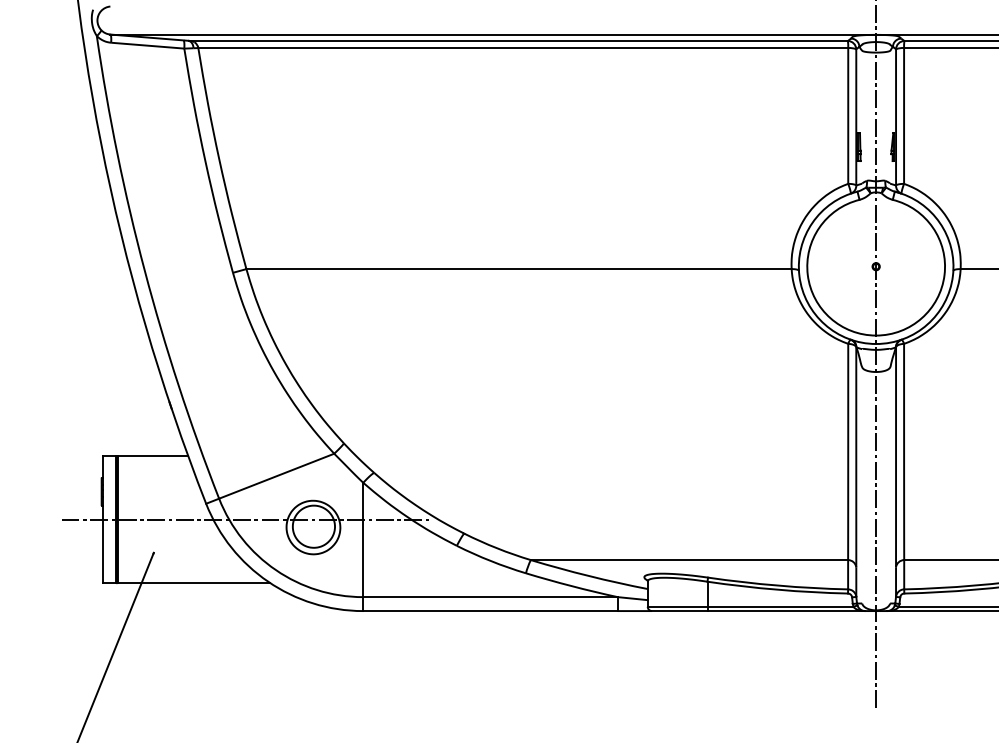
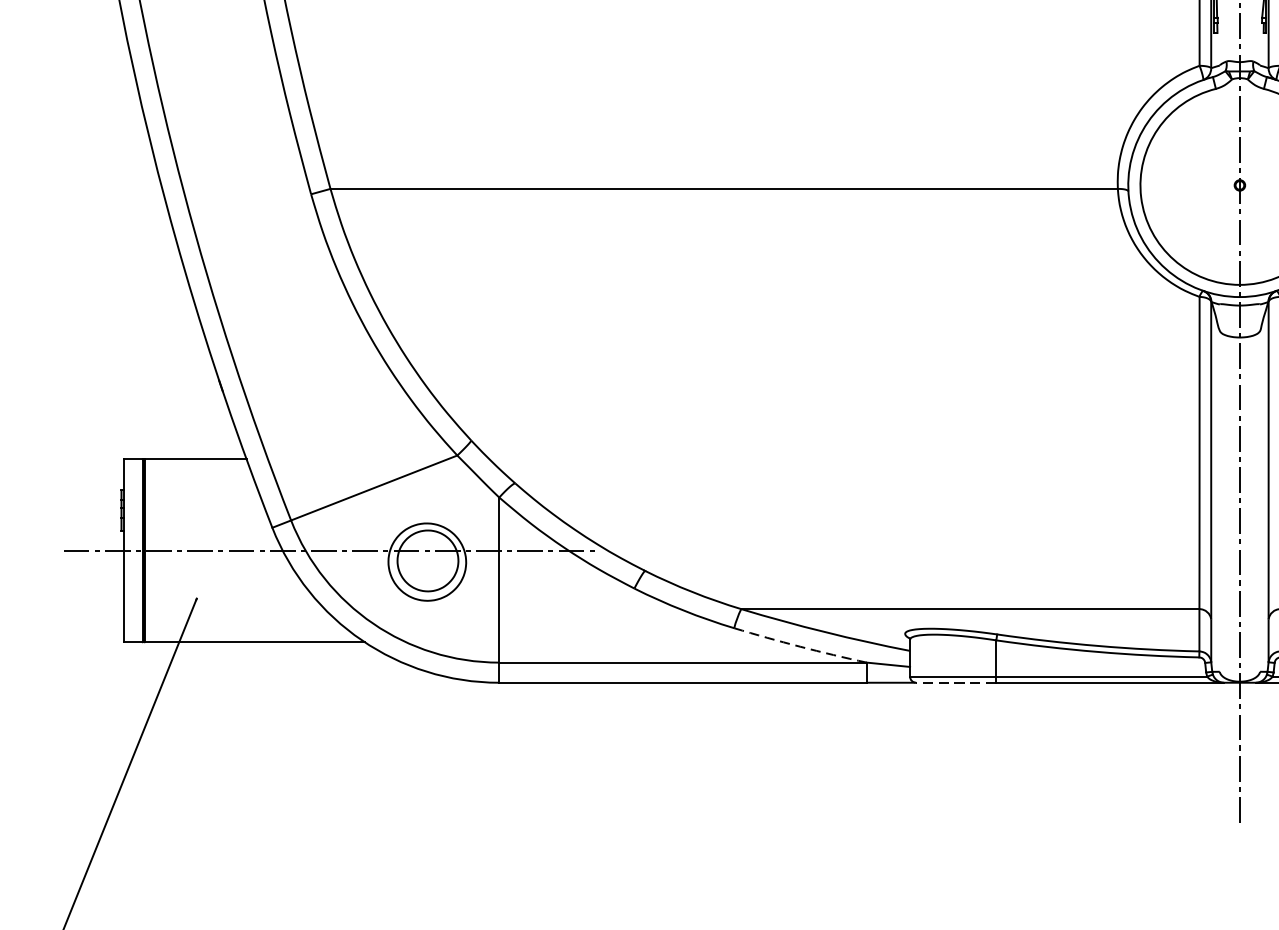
arc: (571, 586) -> (799, 647), solid -> dashed
line: (679, 611) -> (955, 683), solid -> dashed

